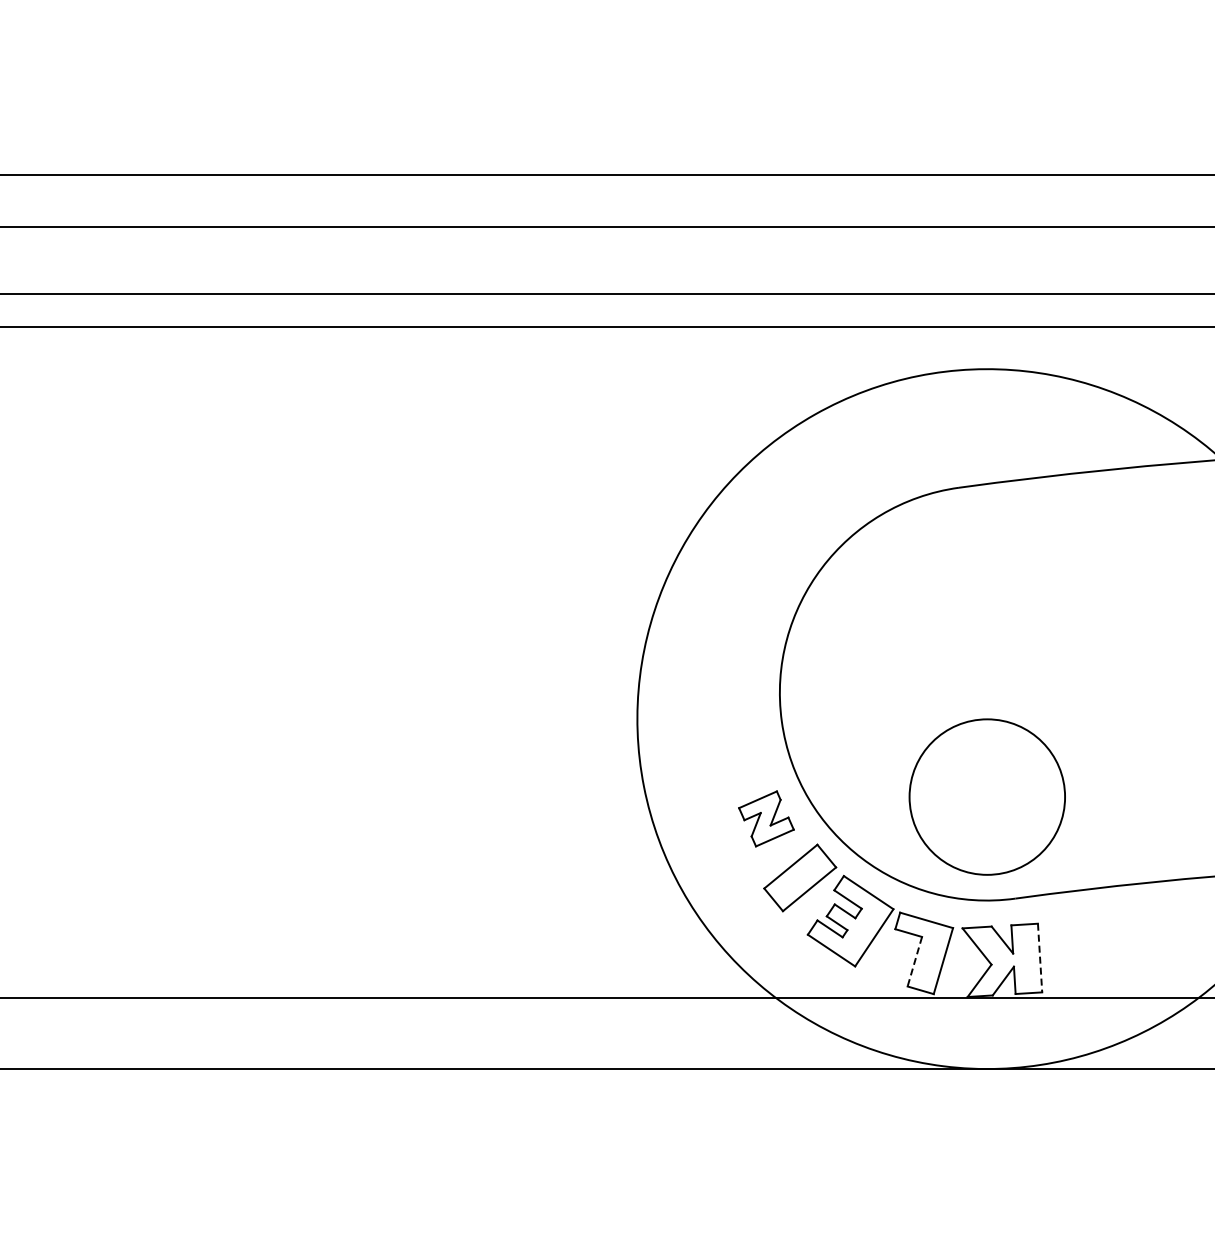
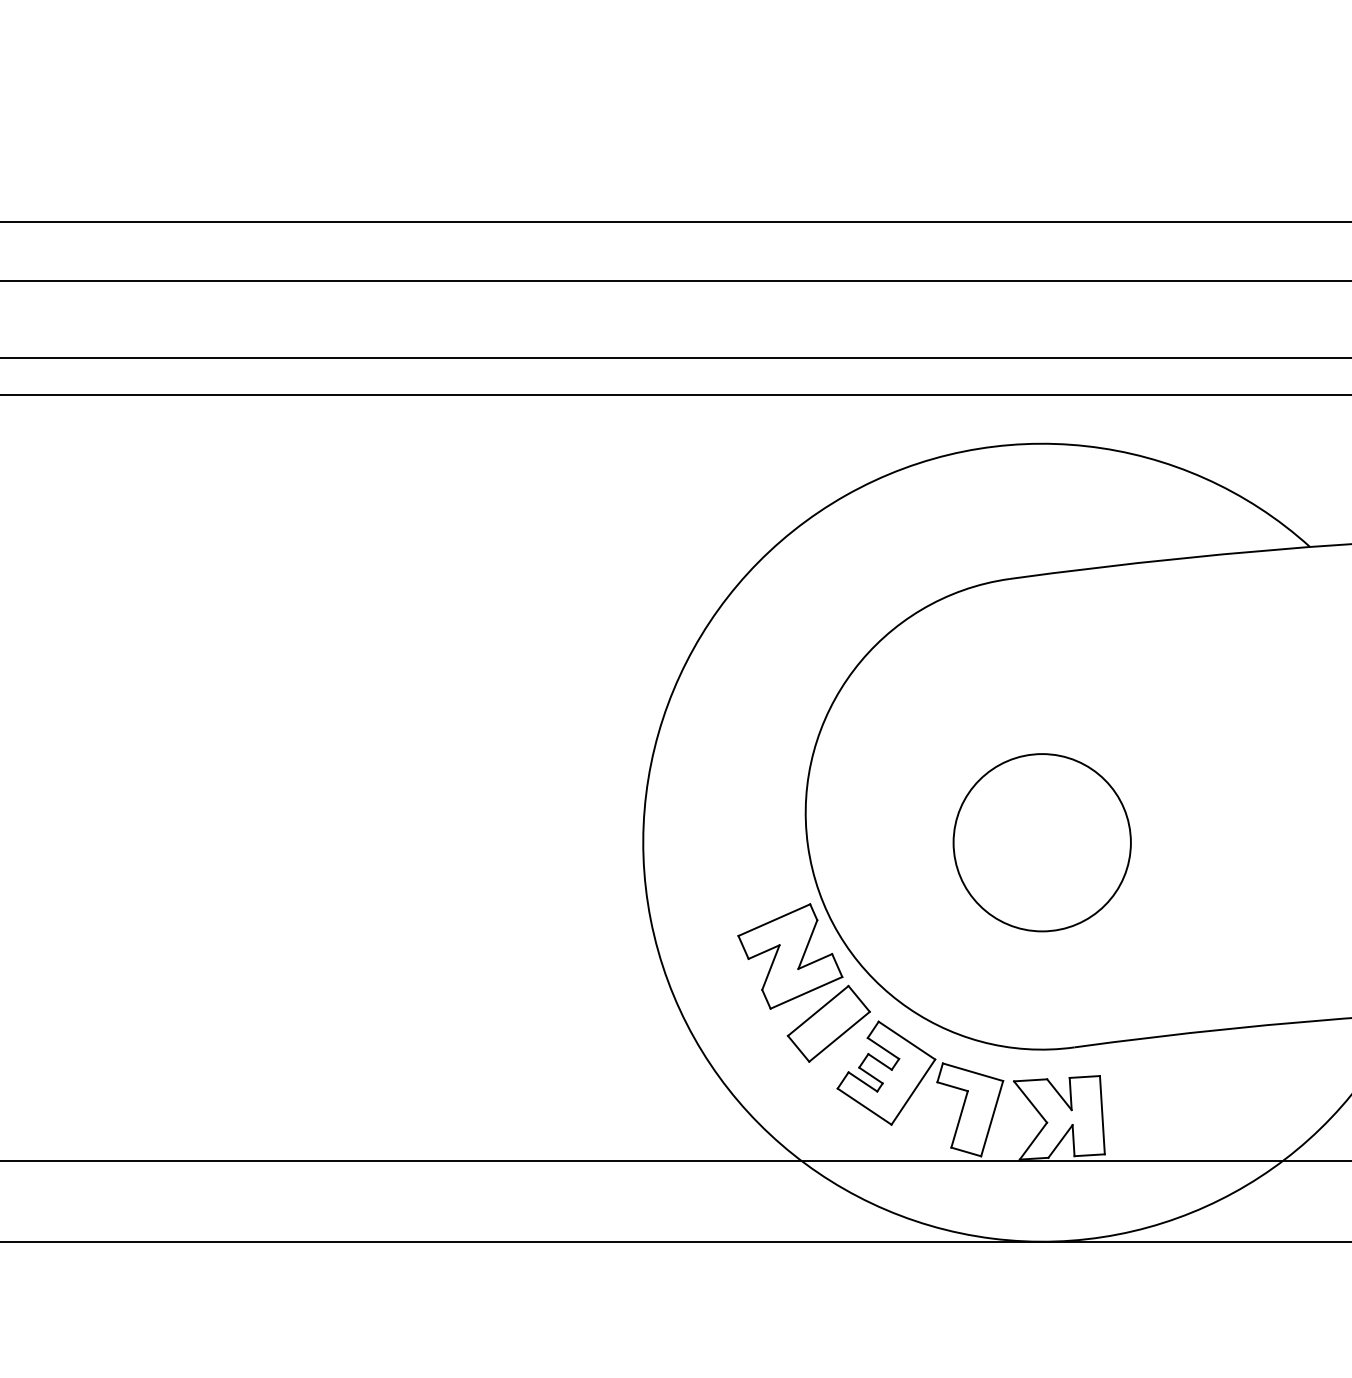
circle: (986, 796) -> (1041, 842), moved
part: (766, 818) -> (790, 956), size x1.67
line: (1040, 958) -> (1102, 1115), dashed -> solid
line: (914, 961) -> (959, 1119), dashed -> solid

